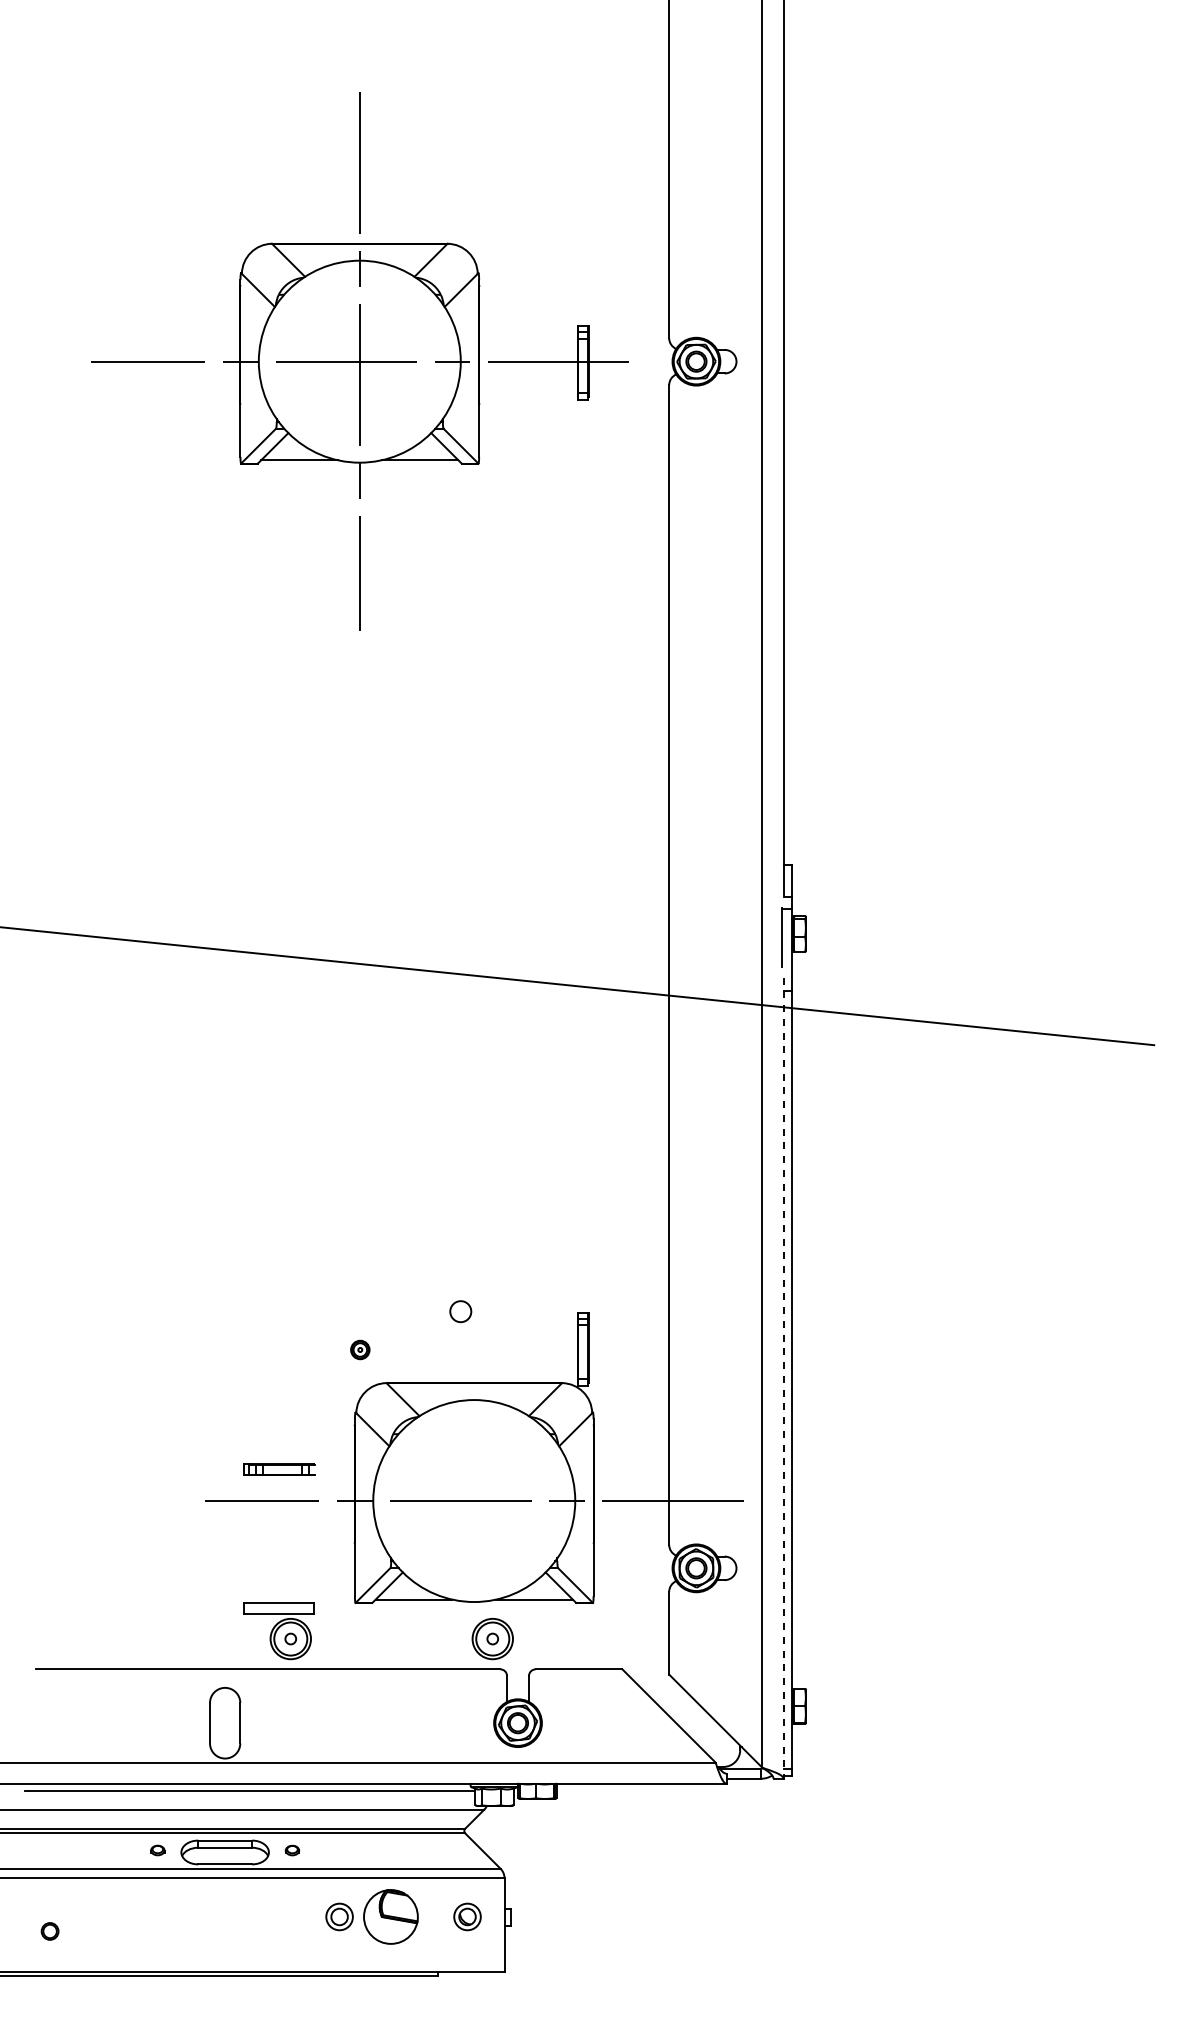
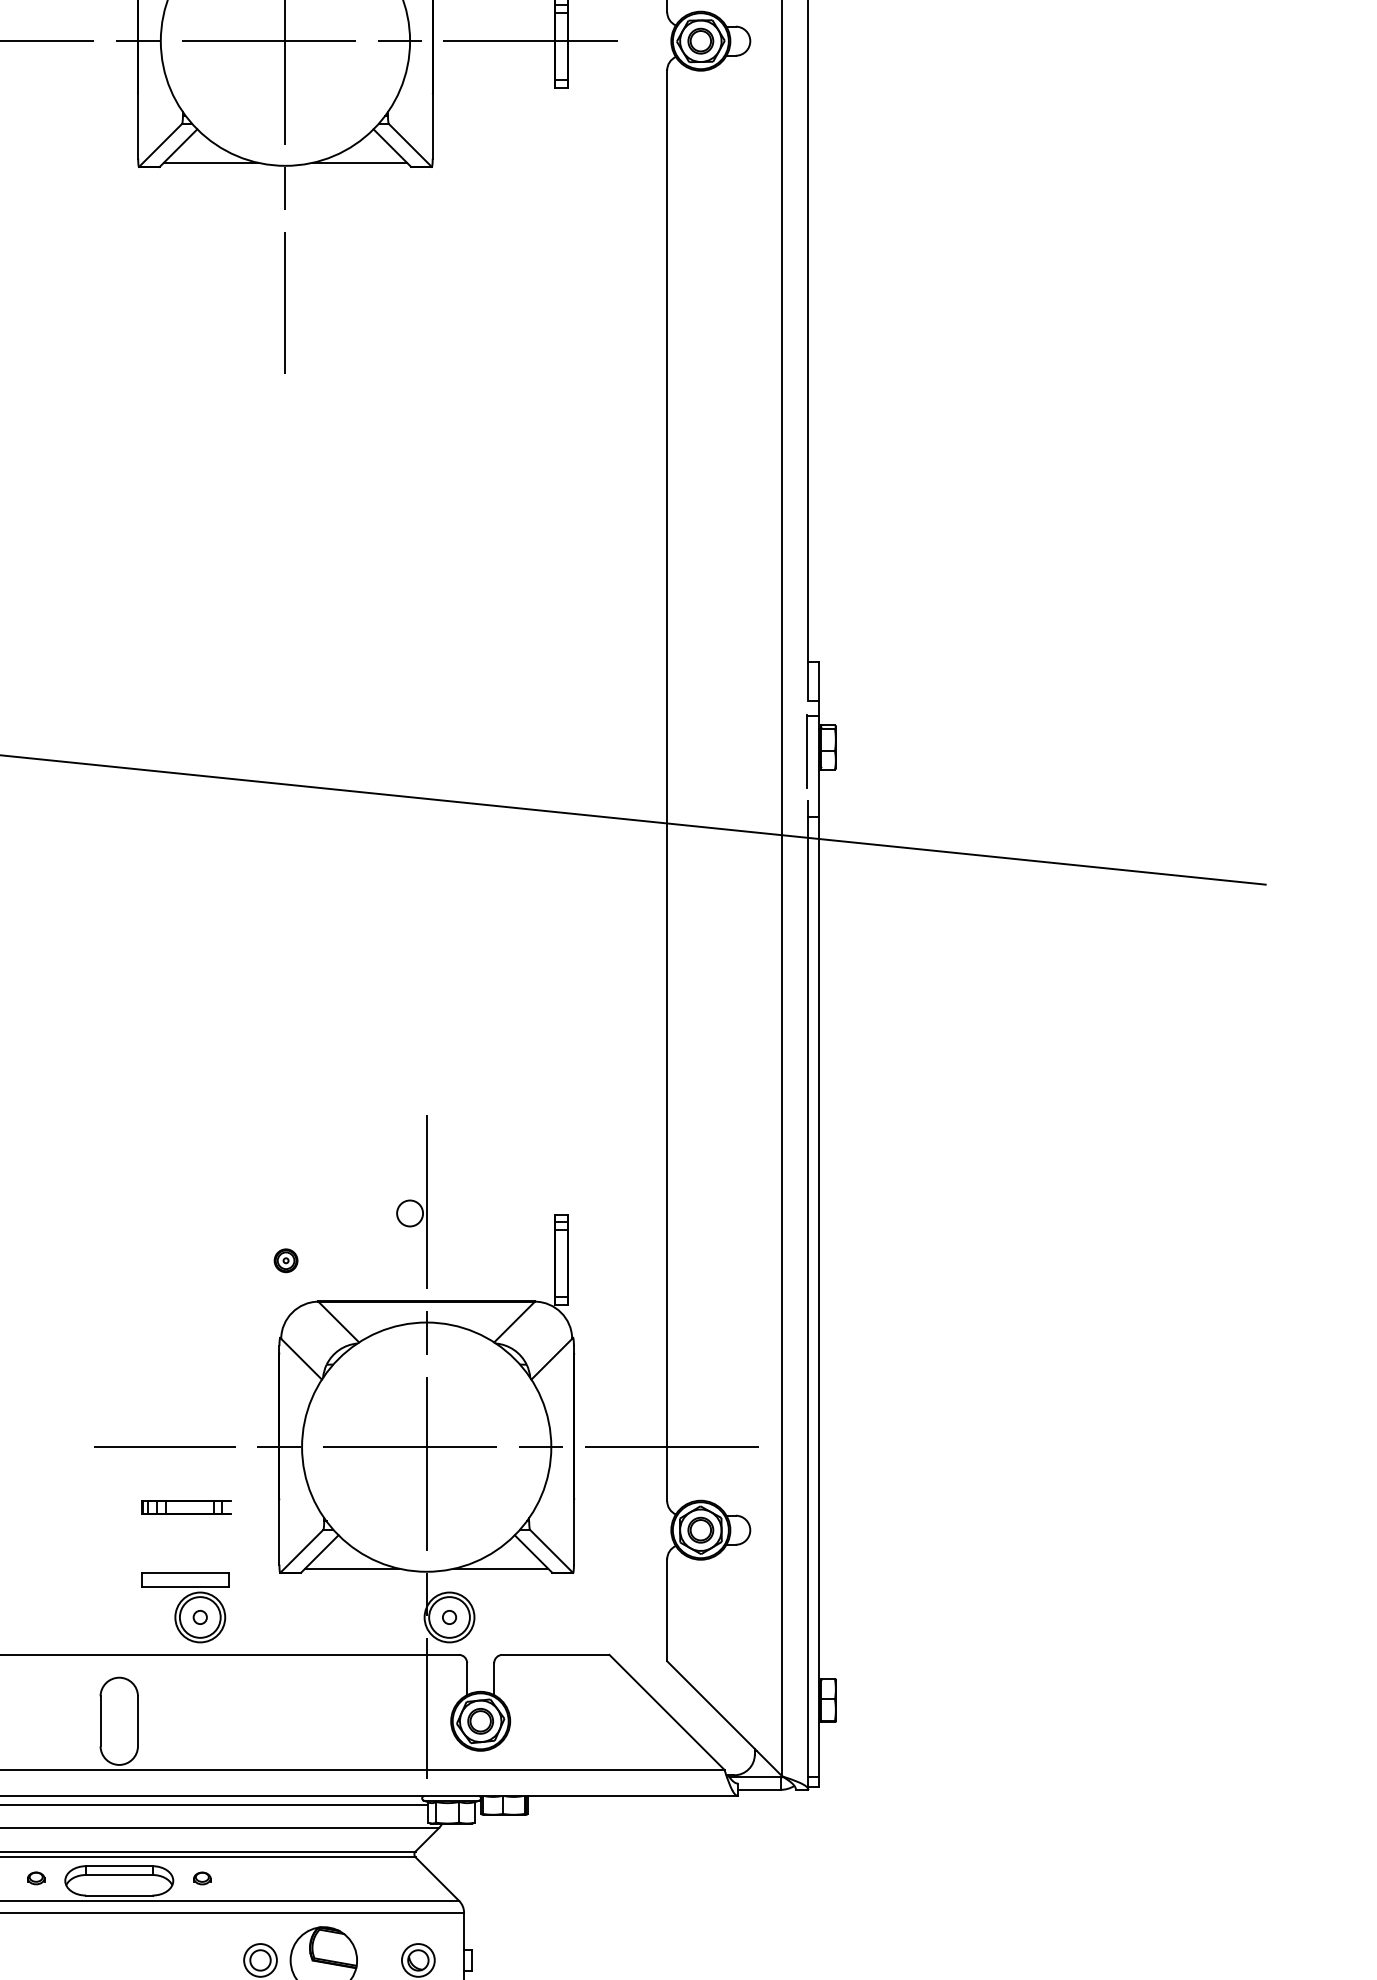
line: (783, 1378) -> (808, 1295), dashed -> solid
part: (279, 1469) -> (186, 1506), moved
line: (474, 1500) -> (426, 1446), added

